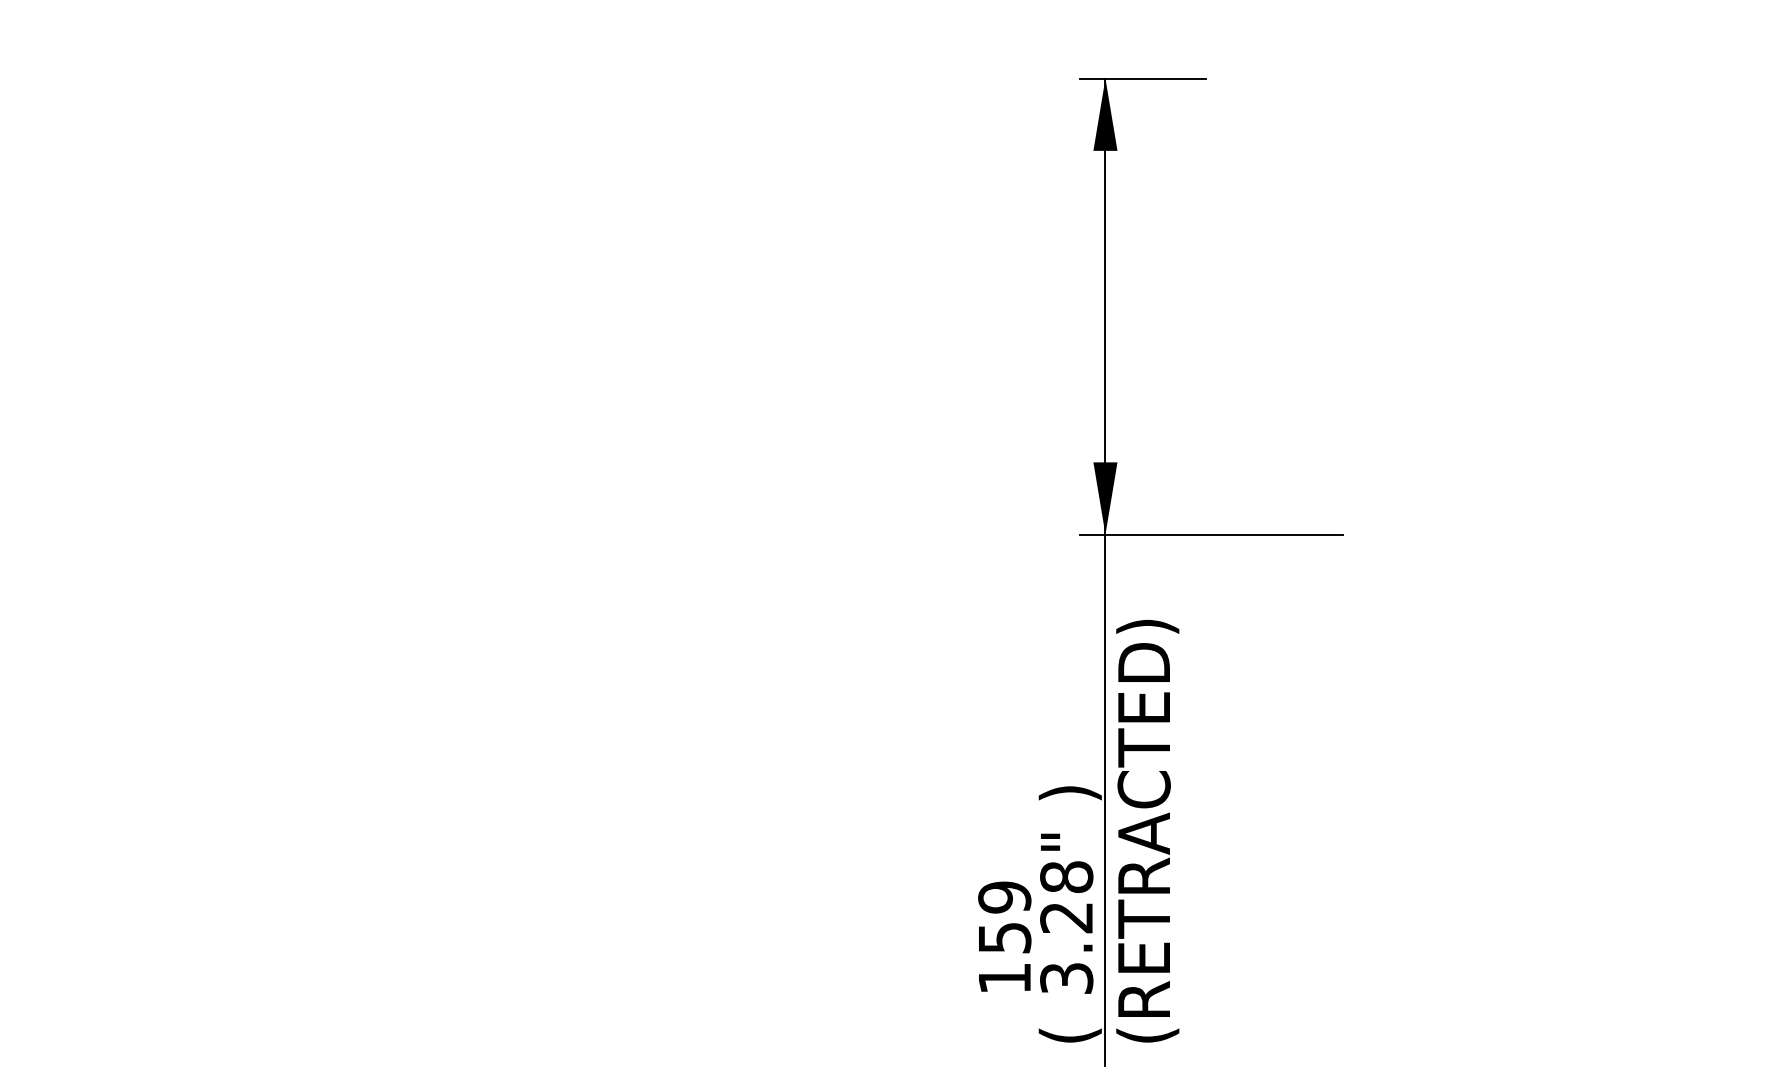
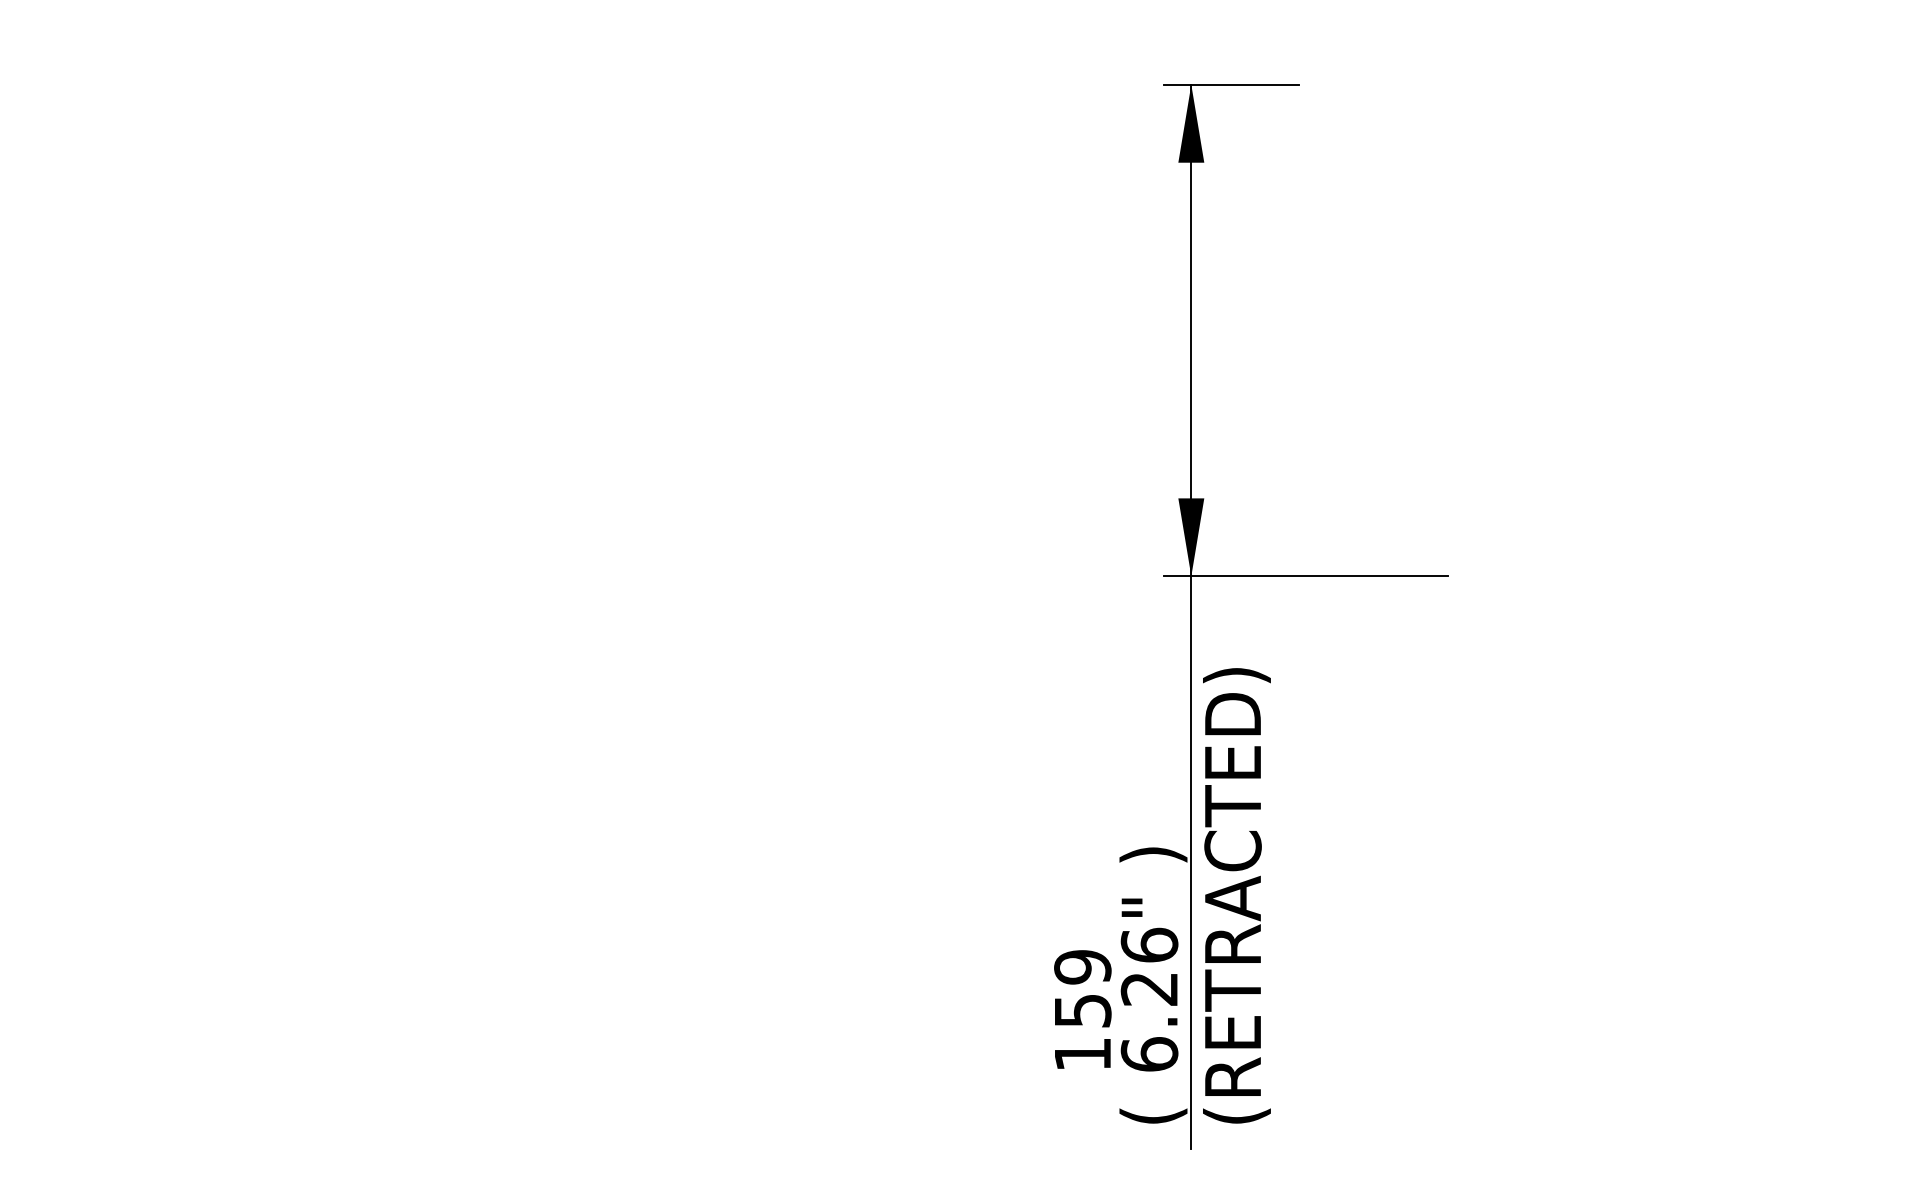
text: (1066, 927) -> (1149, 999), 3.28" -> 6.26"

